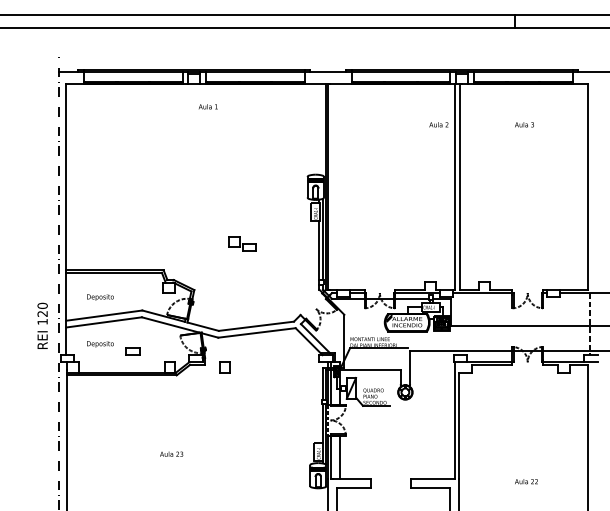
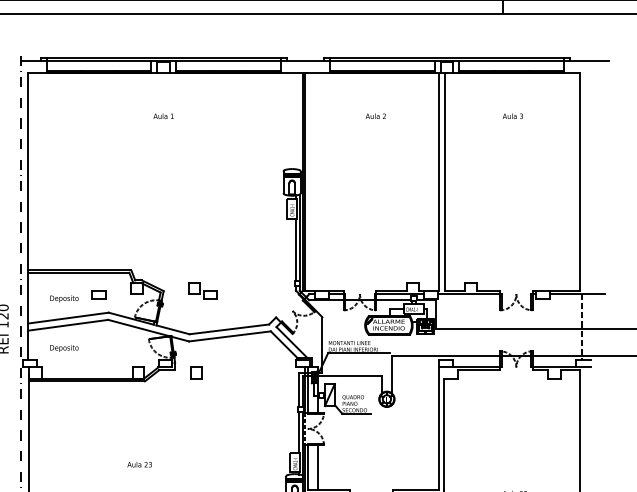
text: (207, 106) -> (162, 115), moved
text: (438, 124) -> (375, 115), moved
part: (242, 243) -> (203, 290), moved
part: (132, 351) -> (98, 294), moved

